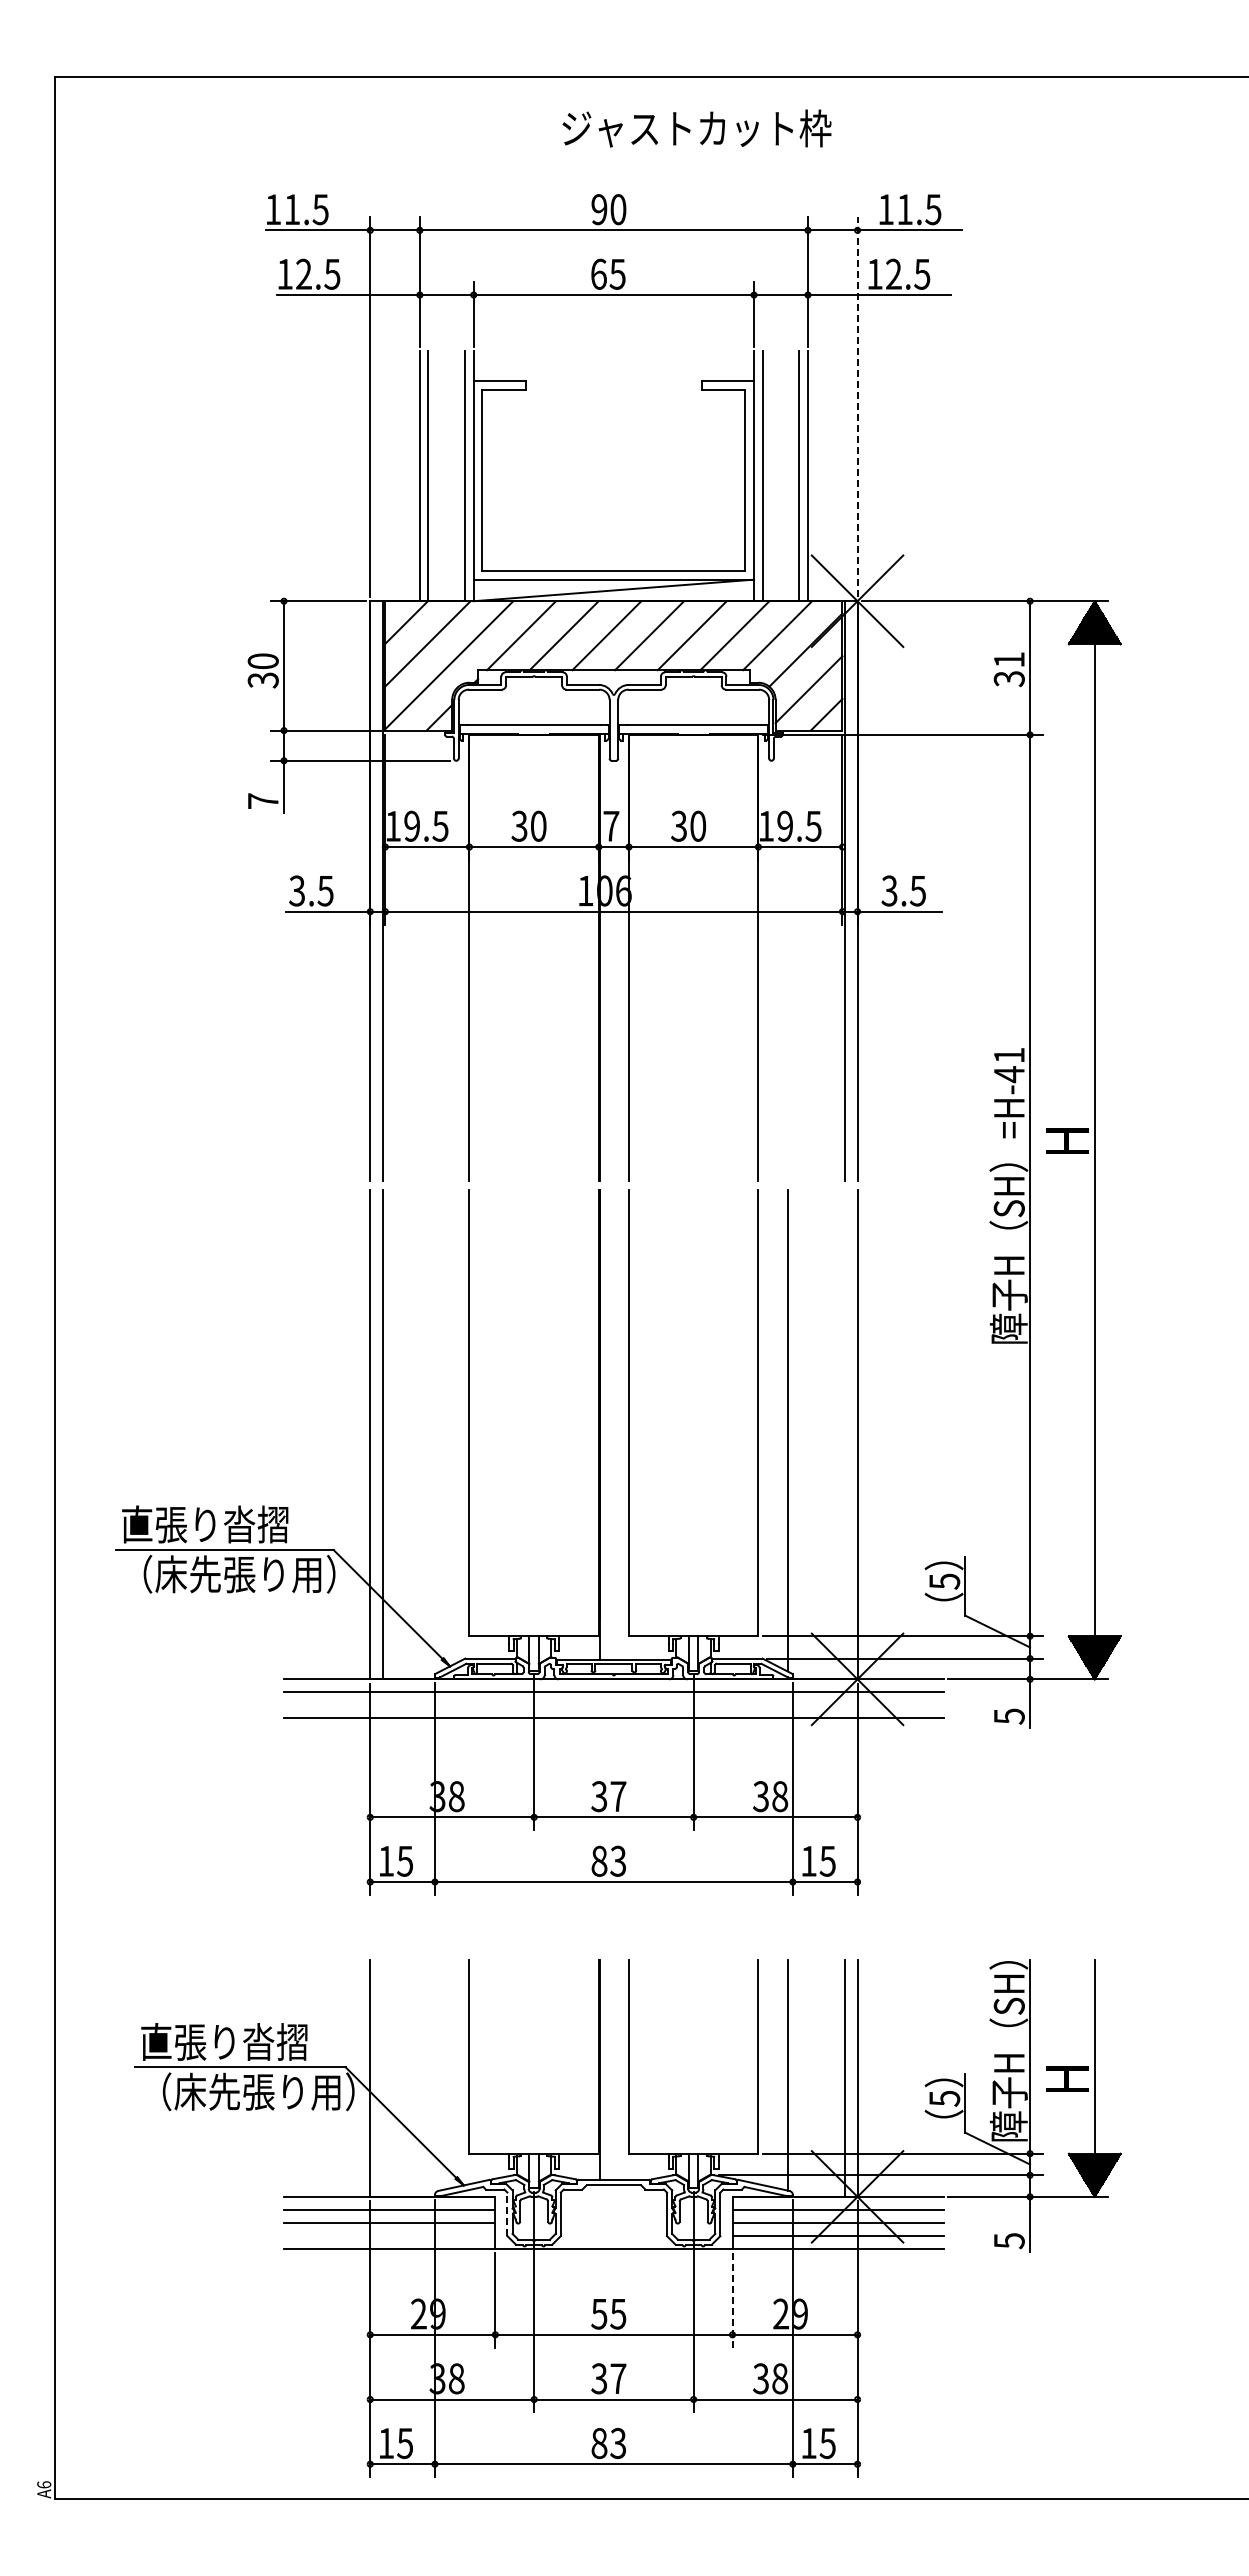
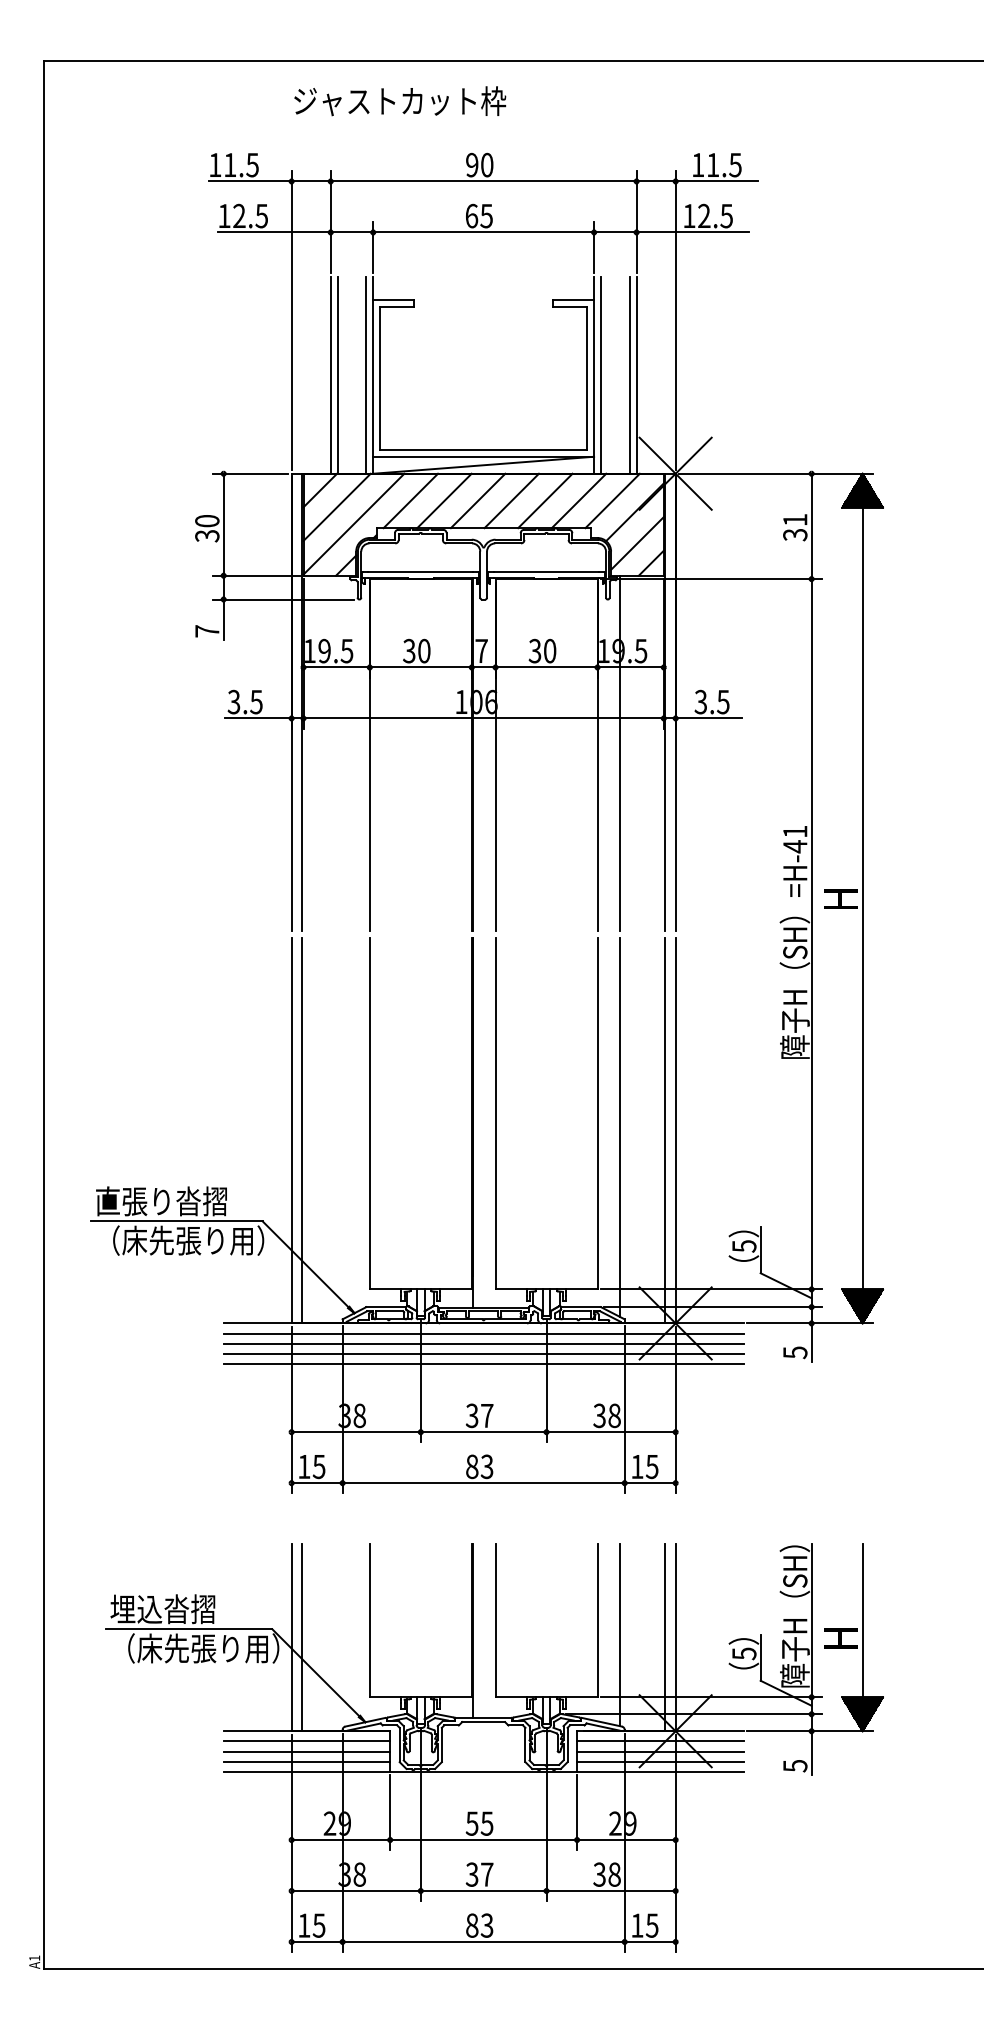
text: (696, 128) -> (399, 101), moved
line: (857, 407) -> (675, 321), dashed -> solid
line: (787, 955) -> (620, 752), added
line: (844, 1434) -> (665, 1130), added
line: (613, 1705) -> (483, 1344), added
line: (613, 1731) -> (483, 1364), added
text: (223, 2041) -> (175, 1608), 直張り沓摺 -> 埋込沓摺
line: (383, 2077) -> (302, 1637), added
line: (507, 2214) -> (399, 1745), dashed -> solid
line: (389, 2235) -> (306, 1761), added
line: (732, 2300) -> (577, 1812), dashed -> solid
text: (44, 2484) -> (34, 1957), A6 -> A1

